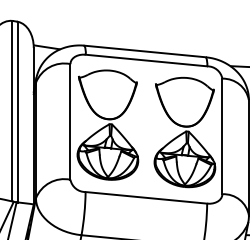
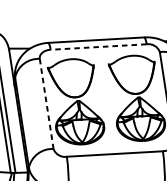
line: (145, 60) -> (97, 47), solid -> dashed
line: (70, 121) -> (46, 103), solid -> dashed

